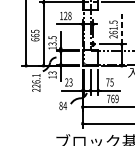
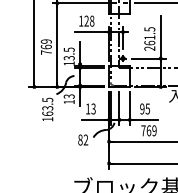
line: (121, 27) -> (160, 36), dashed -> solid
text: (34, 35) -> (45, 46), 665 -> 769
text: (36, 82) -> (47, 109), 226.1 -> 163.5
text: (67, 82) -> (88, 108), 23 -> 13
text: (107, 82) -> (142, 108), 75 -> 95
text: (64, 105) -> (85, 139), 84 -> 82

